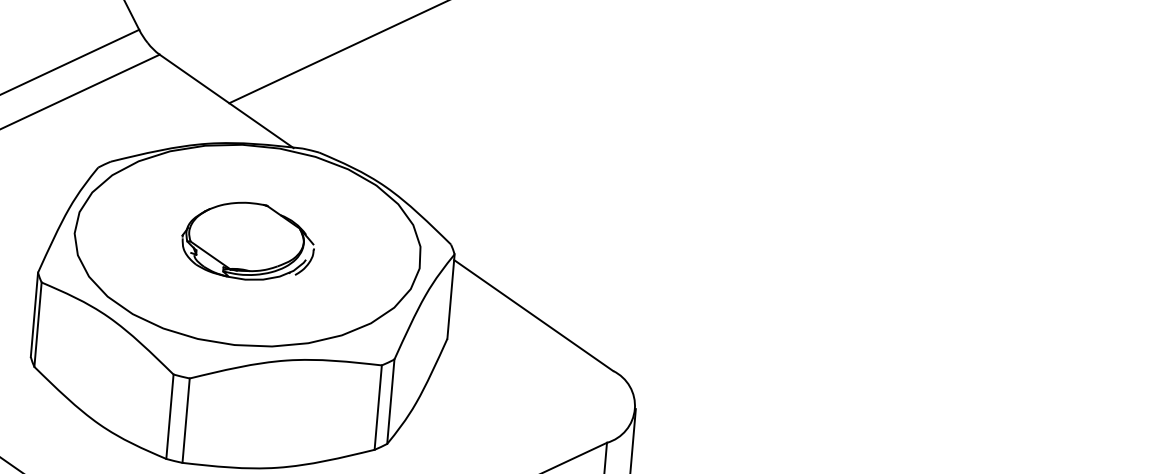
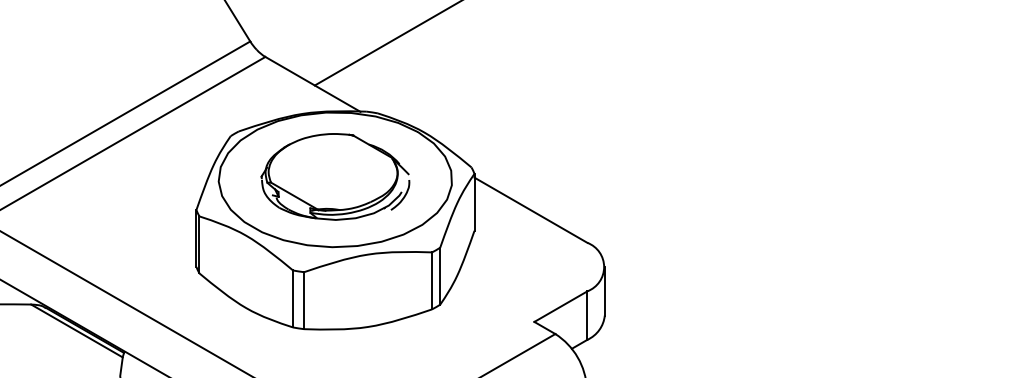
part: (248, 240) -> (335, 176), size x1.67

